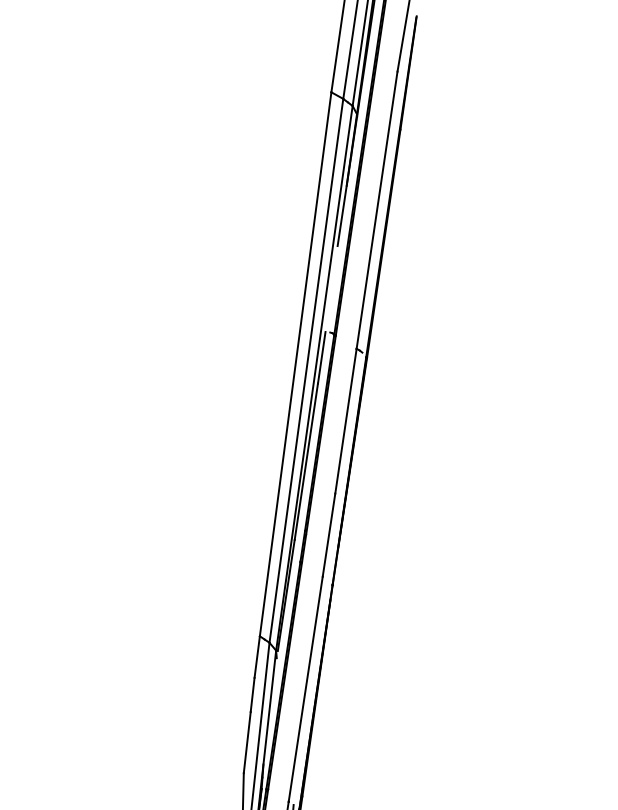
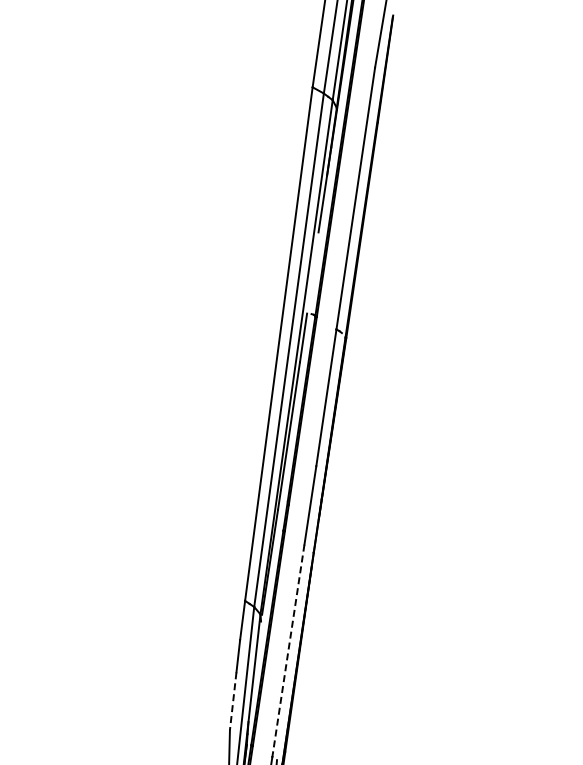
line: (305, 689) -> (288, 651), solid -> dashed
line: (247, 742) -> (233, 701), solid -> dashed

